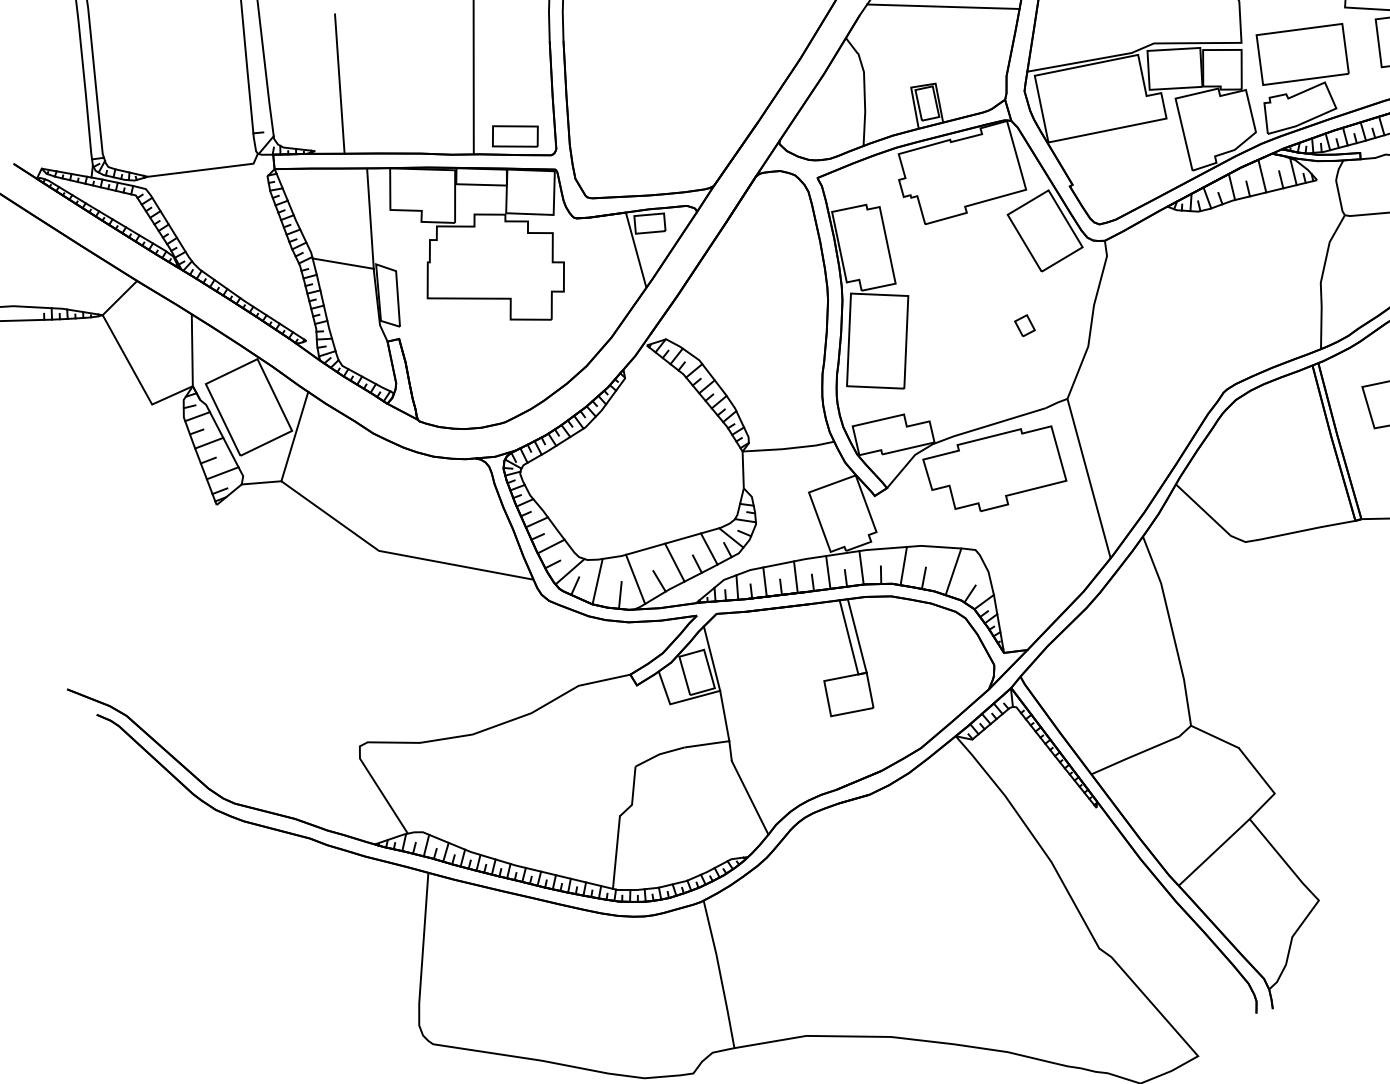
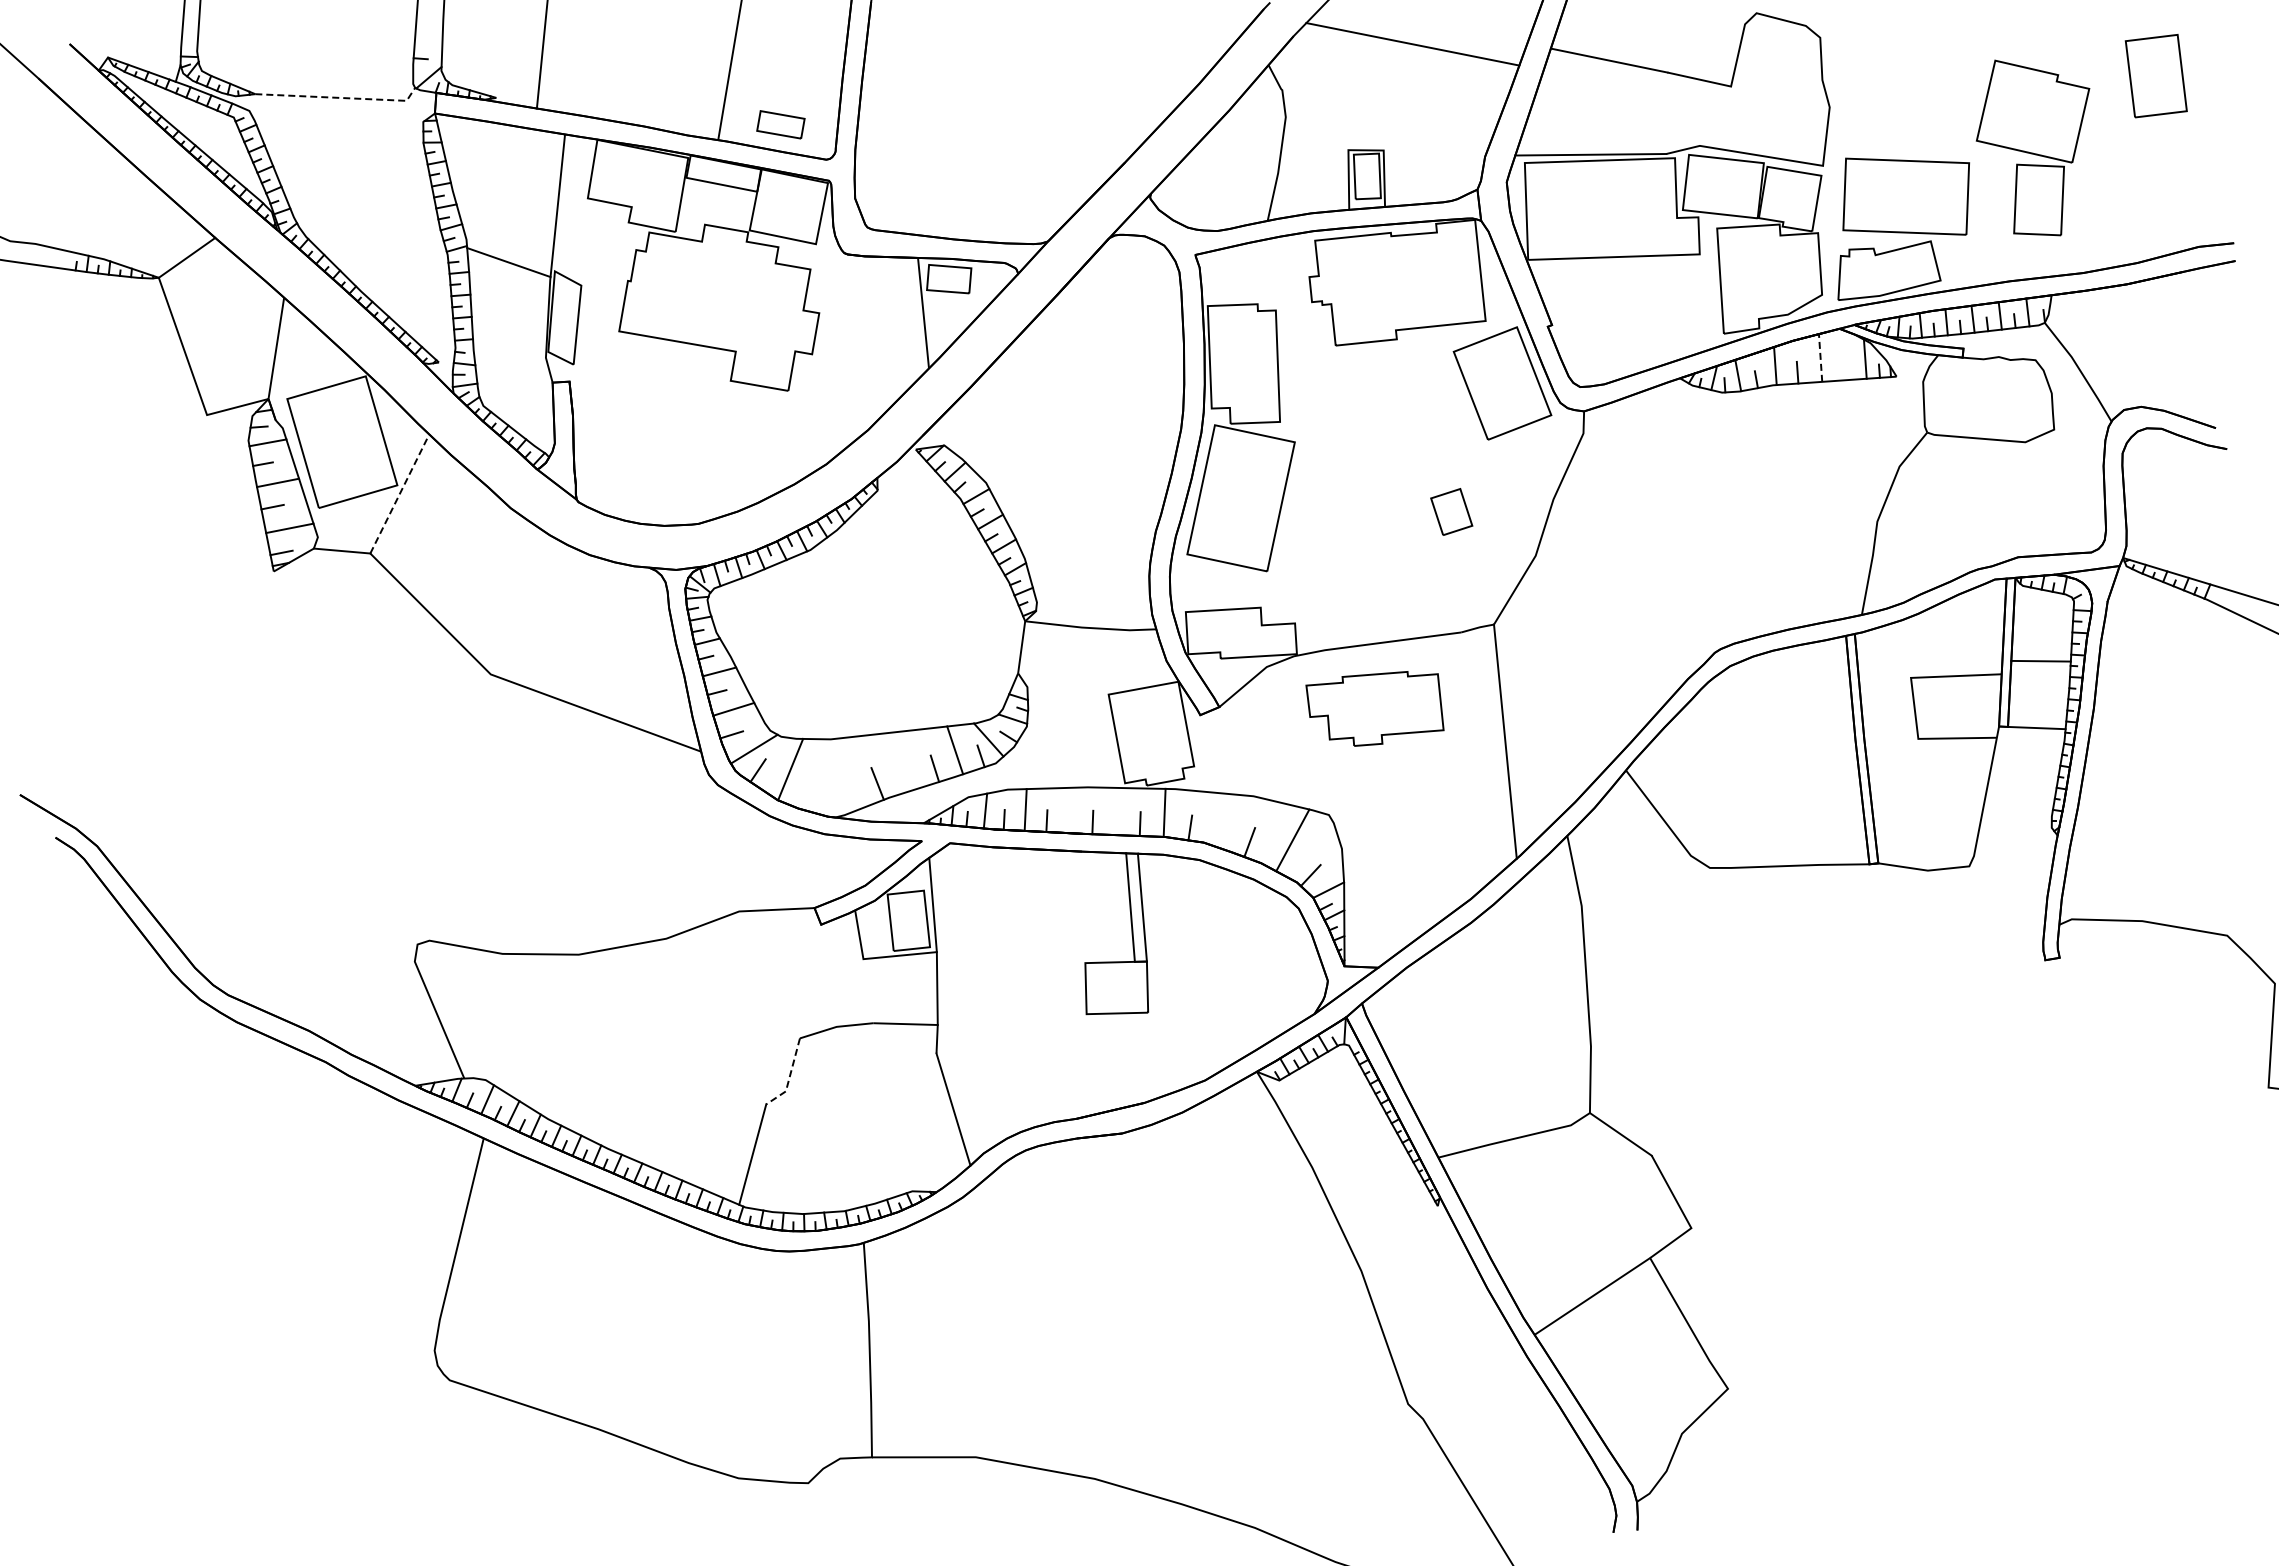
part: (515, 136) -> (780, 124), size x0.7
line: (206, 169) -> (339, 97), solid -> dashed
line: (1262, 175) -> (1820, 357), solid -> dashed
line: (1281, 179) -> (1846, 367), removed
part: (1024, 325) -> (1451, 511), size x1.6
line: (295, 436) -> (400, 493), solid -> dashed
part: (994, 470) -> (1374, 708), size x0.7
line: (674, 562) -> (903, 761), removed
line: (903, 566) -> (1224, 820), removed
line: (828, 572) -> (1116, 811), removed
line: (796, 577) -> (1070, 810), removed
line: (635, 579) -> (844, 775), removed
line: (620, 594) -> (819, 793), removed
line: (632, 794) -> (789, 1076), solid -> dashed

